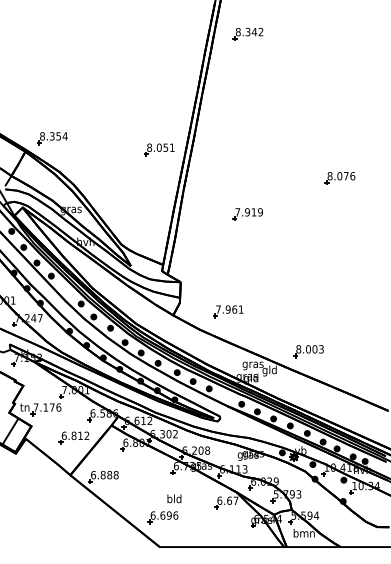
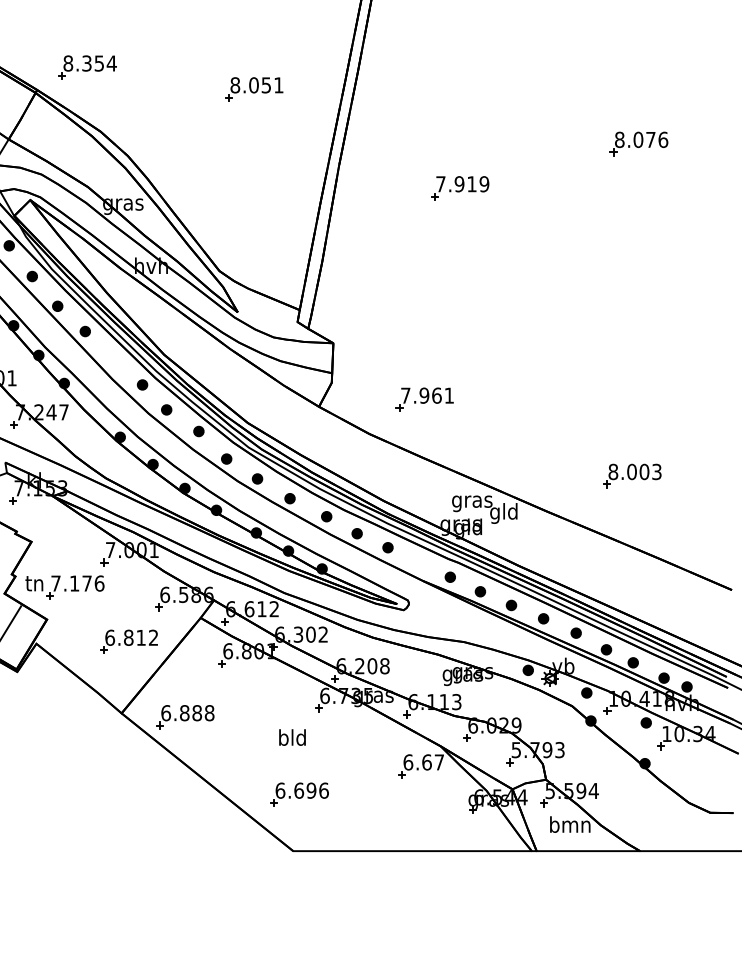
part: (159, 149) -> (254, 88), moved
part: (247, 214) -> (459, 188), moved
part: (308, 351) -> (632, 476), moved
text: (174, 498) -> (292, 736), moved

